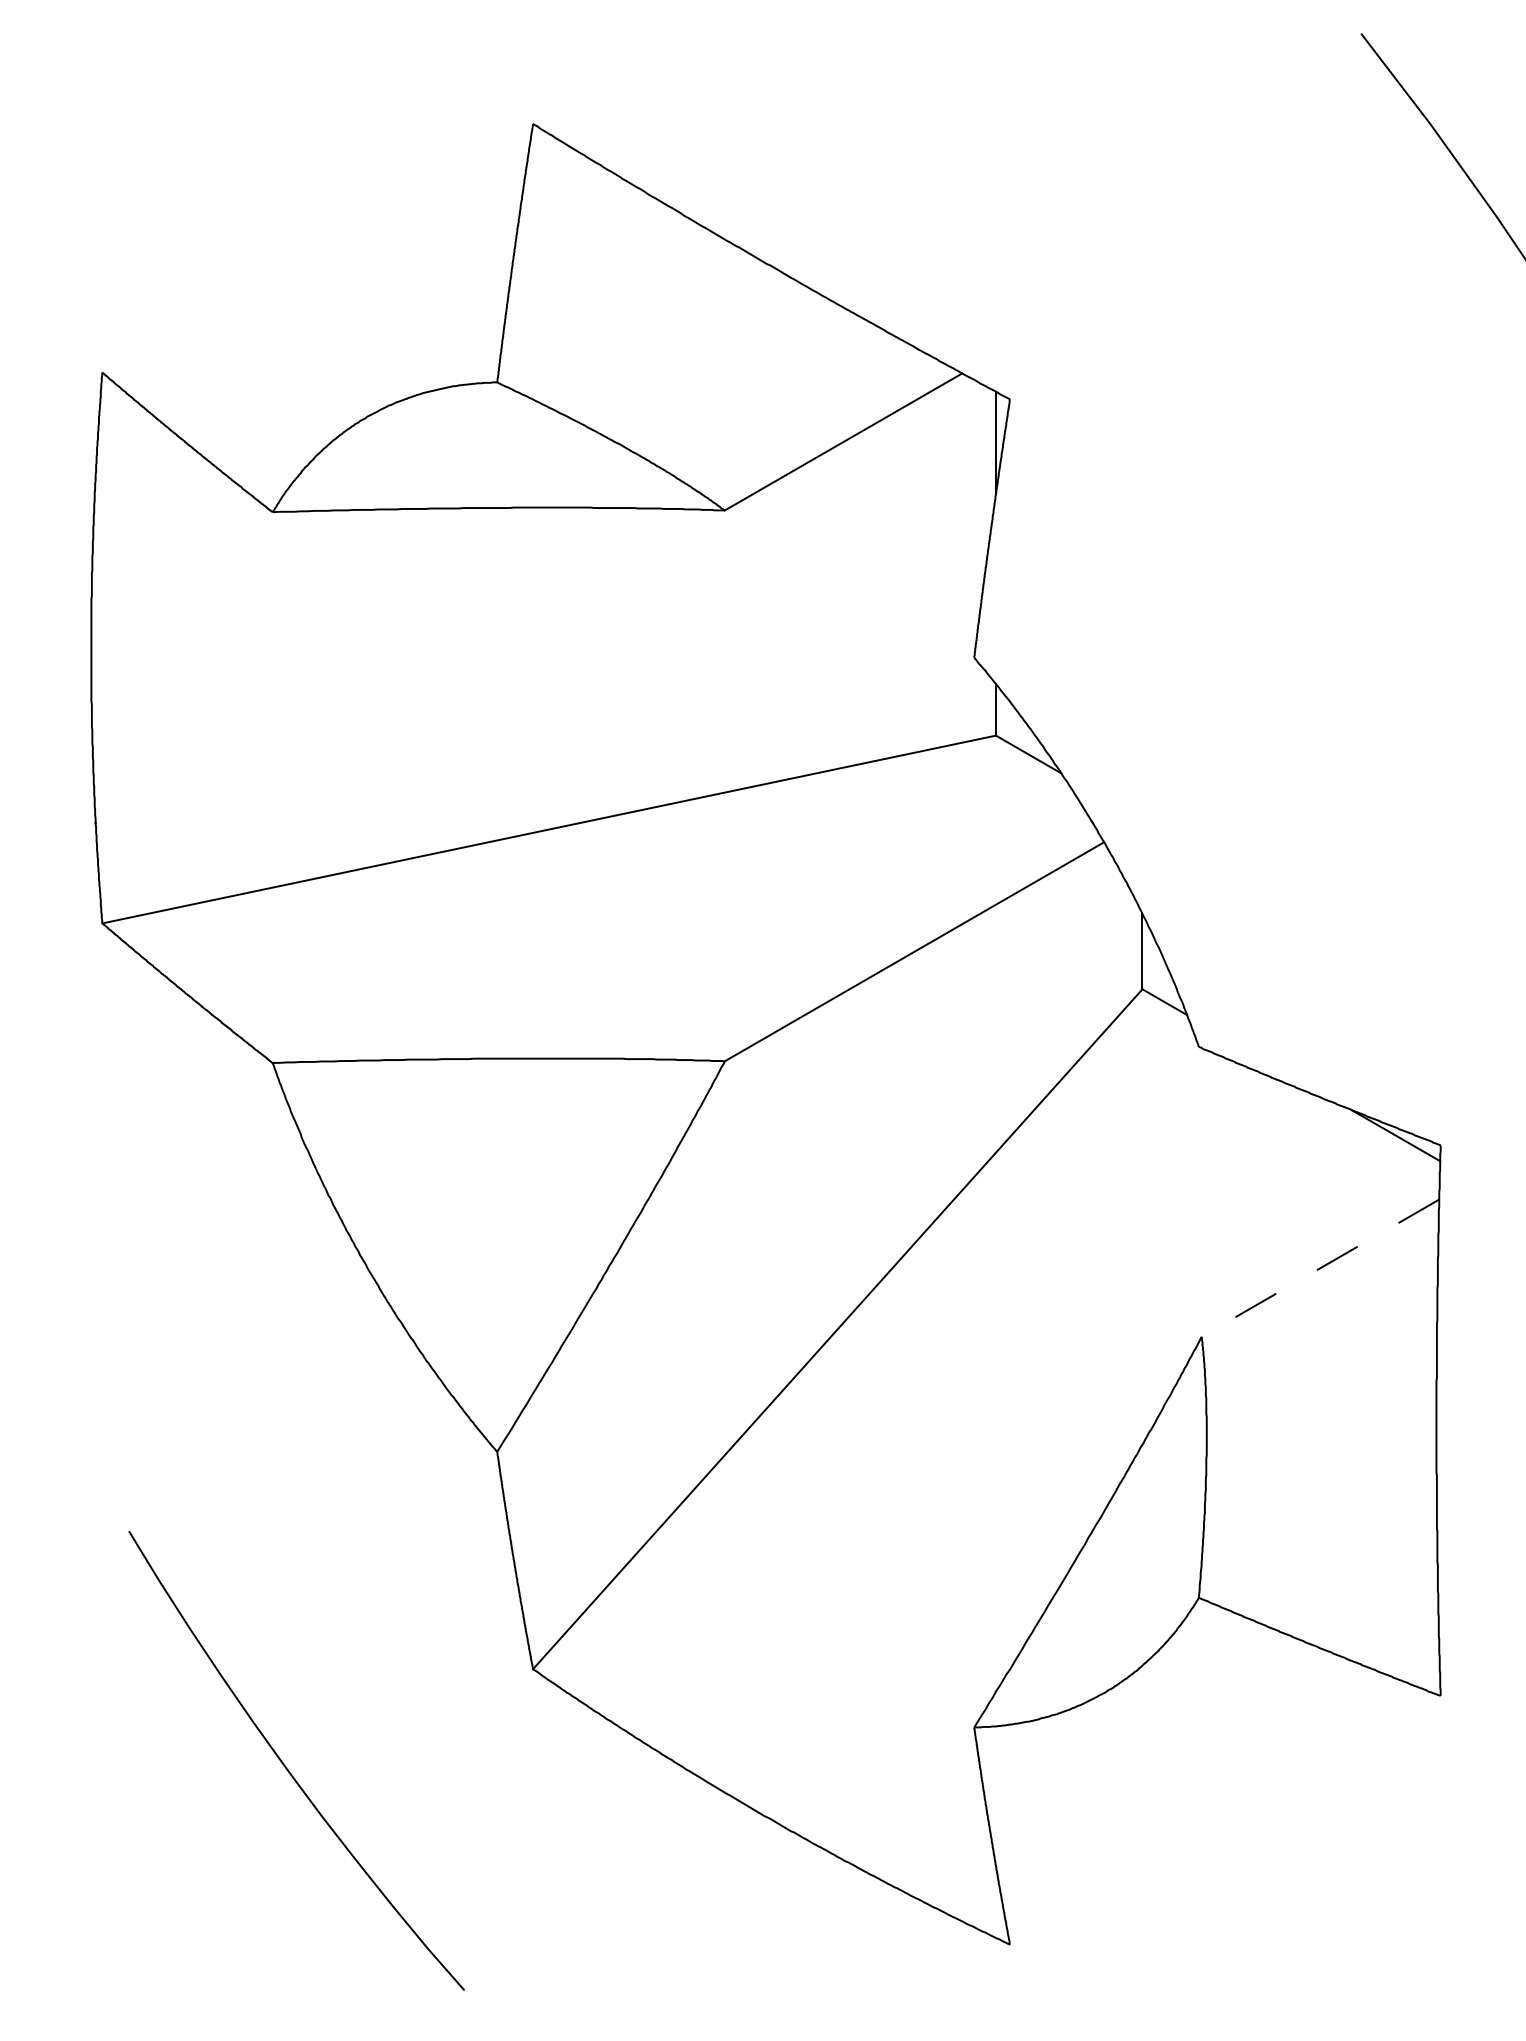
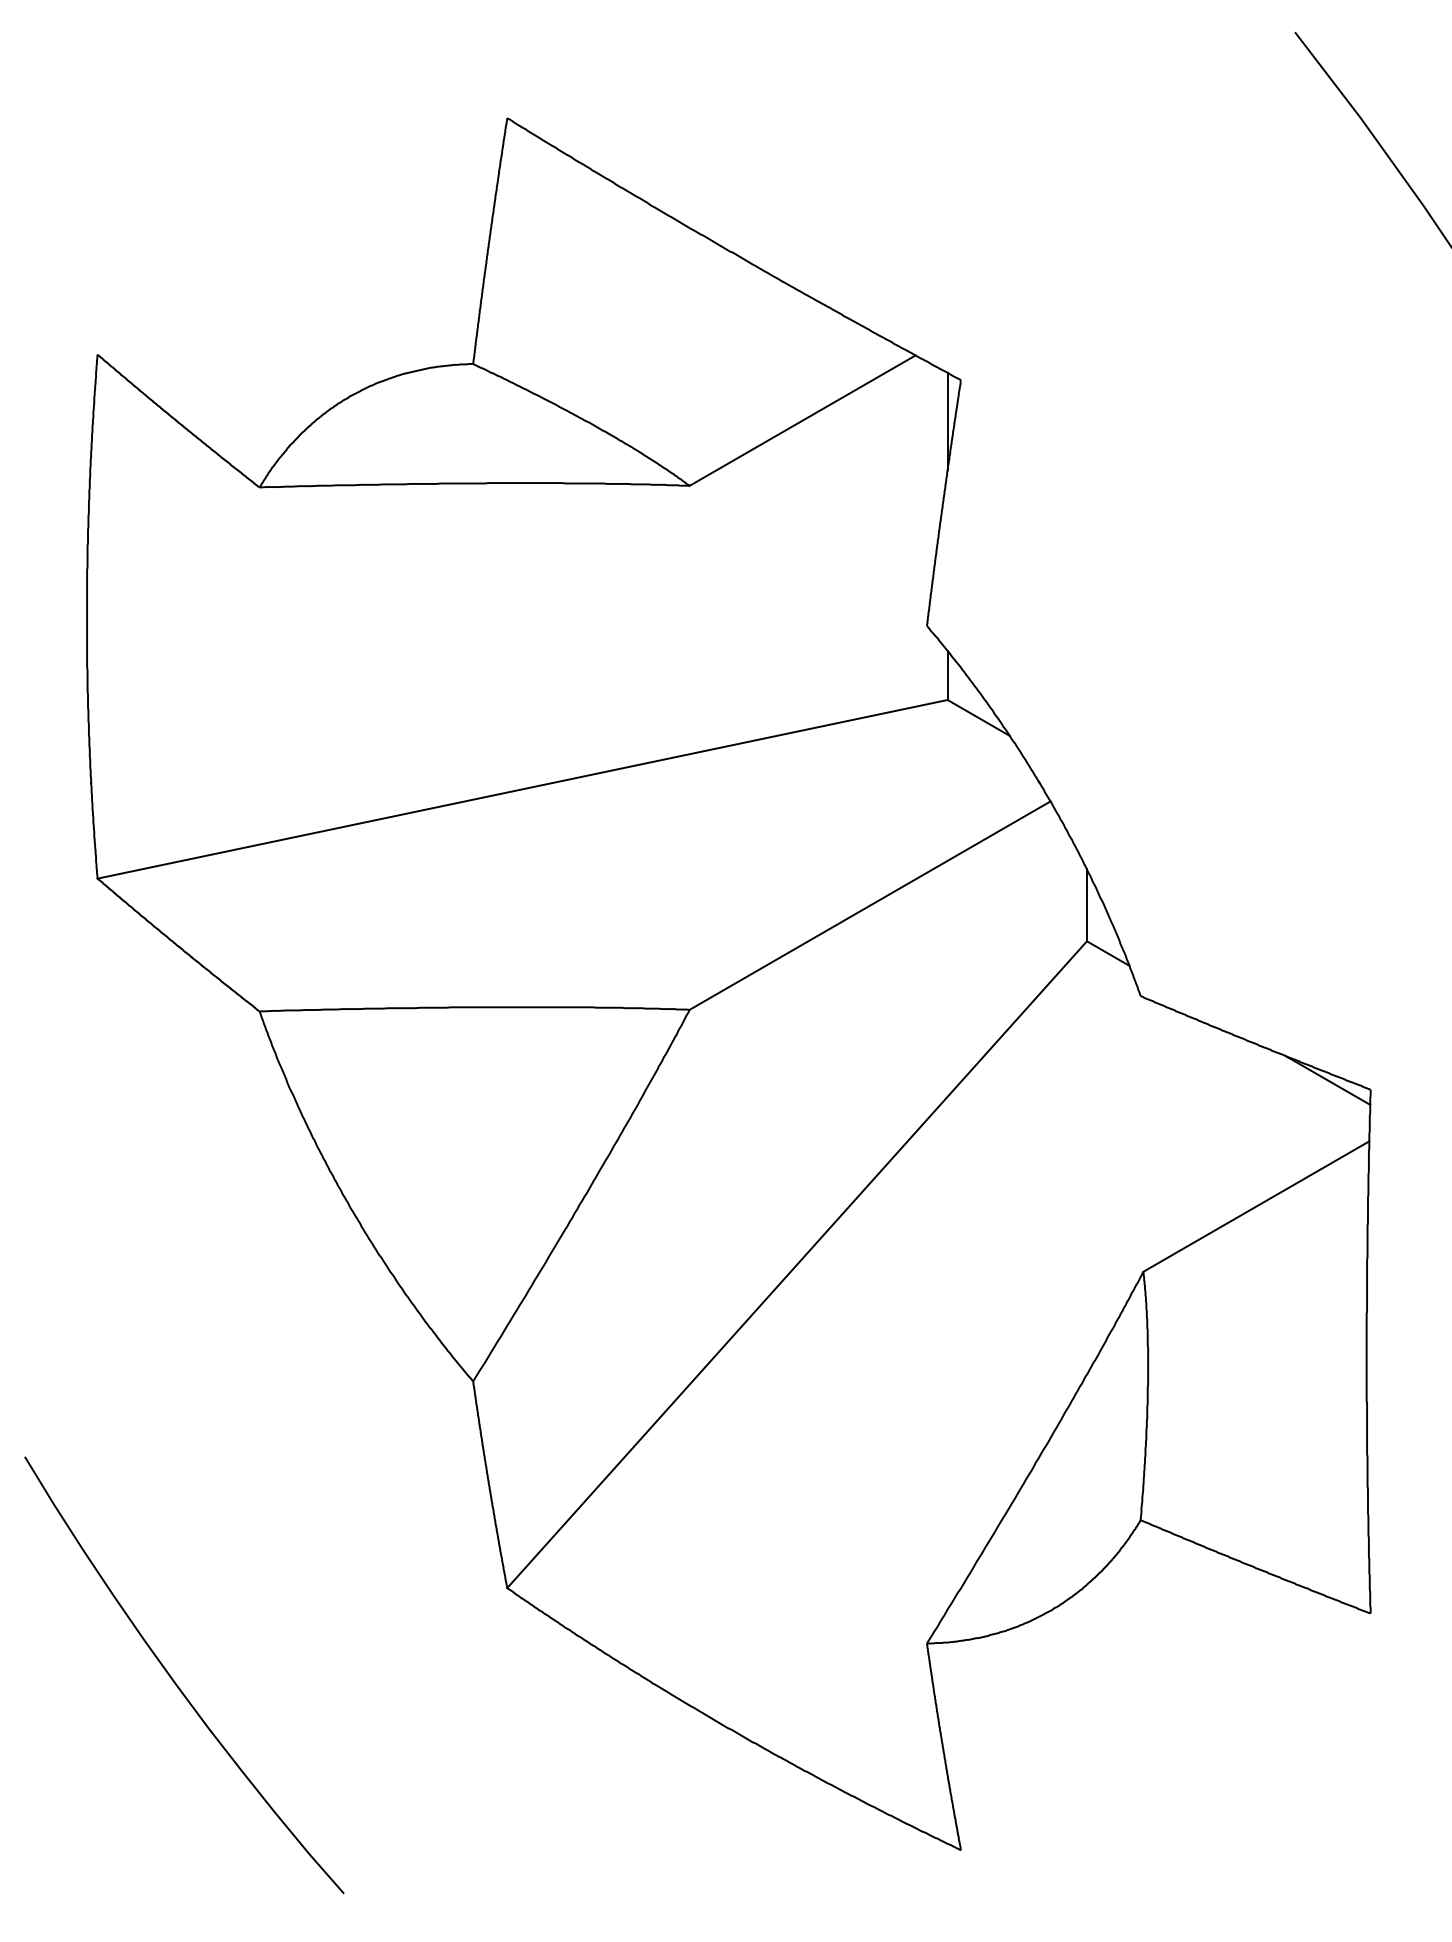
line: (1320, 1268) -> (1256, 1206), dashed -> solid
curve: (286, 1766) -> (174, 1680), moved

